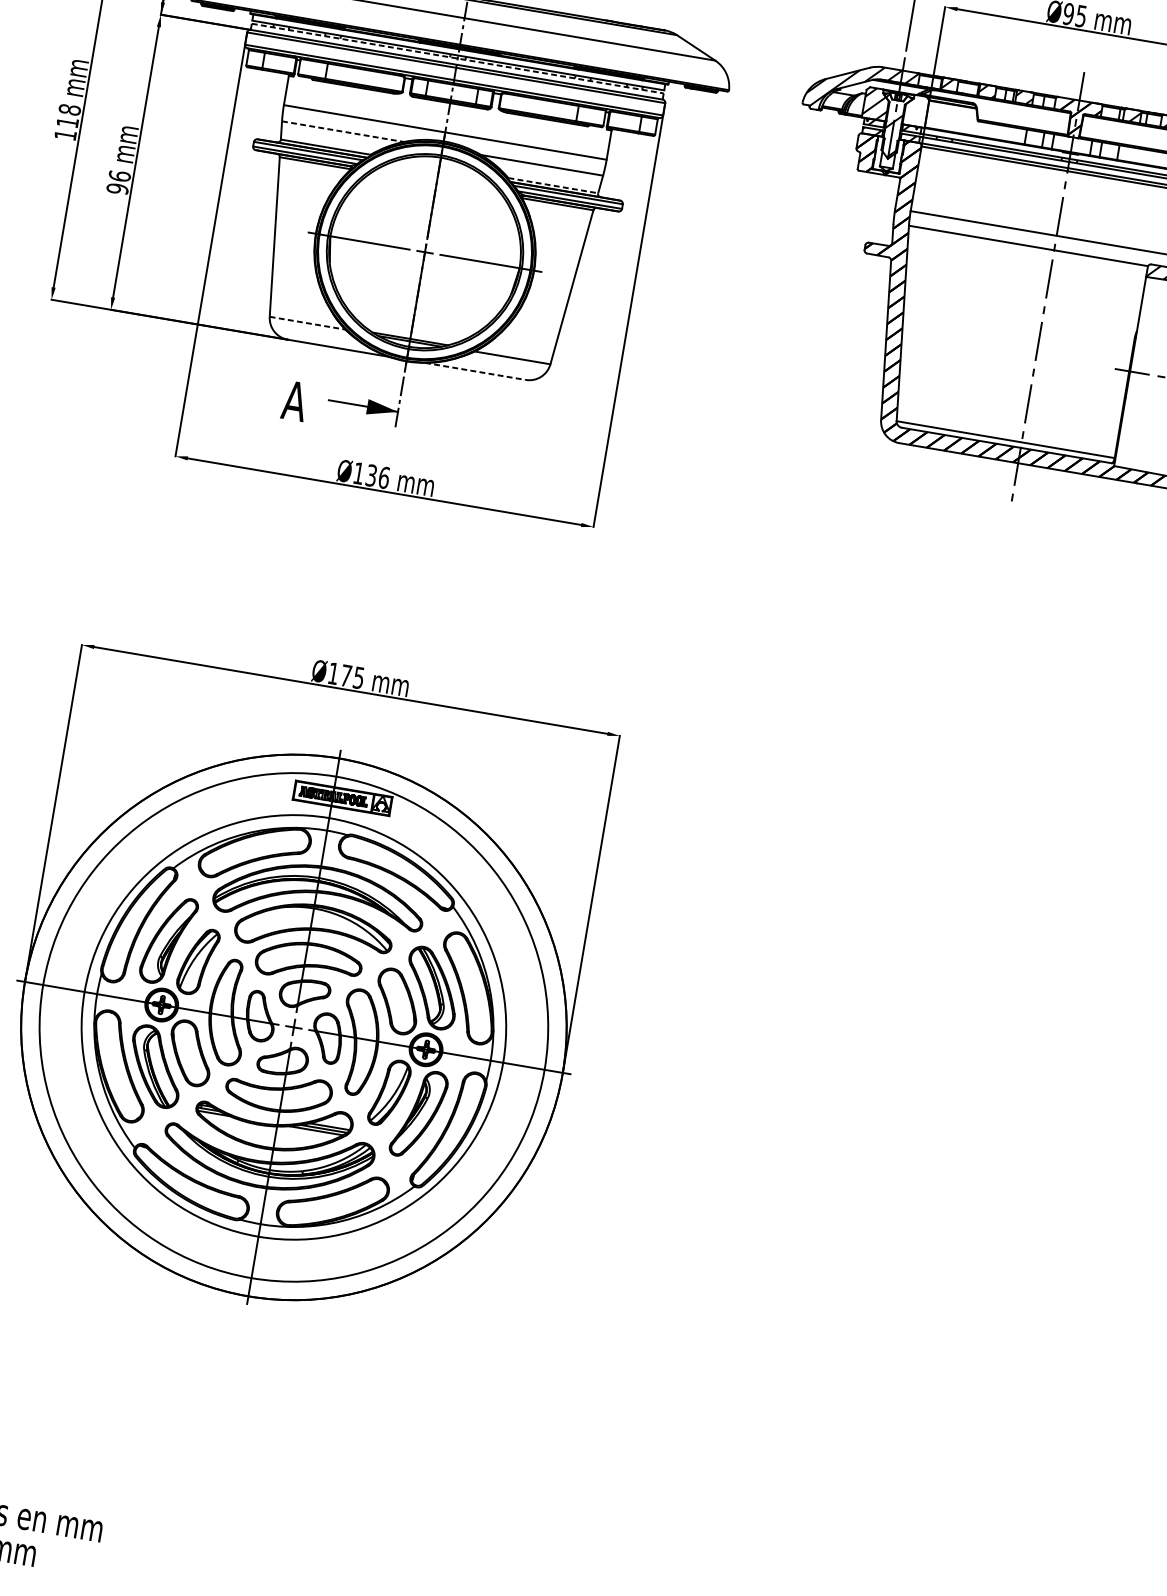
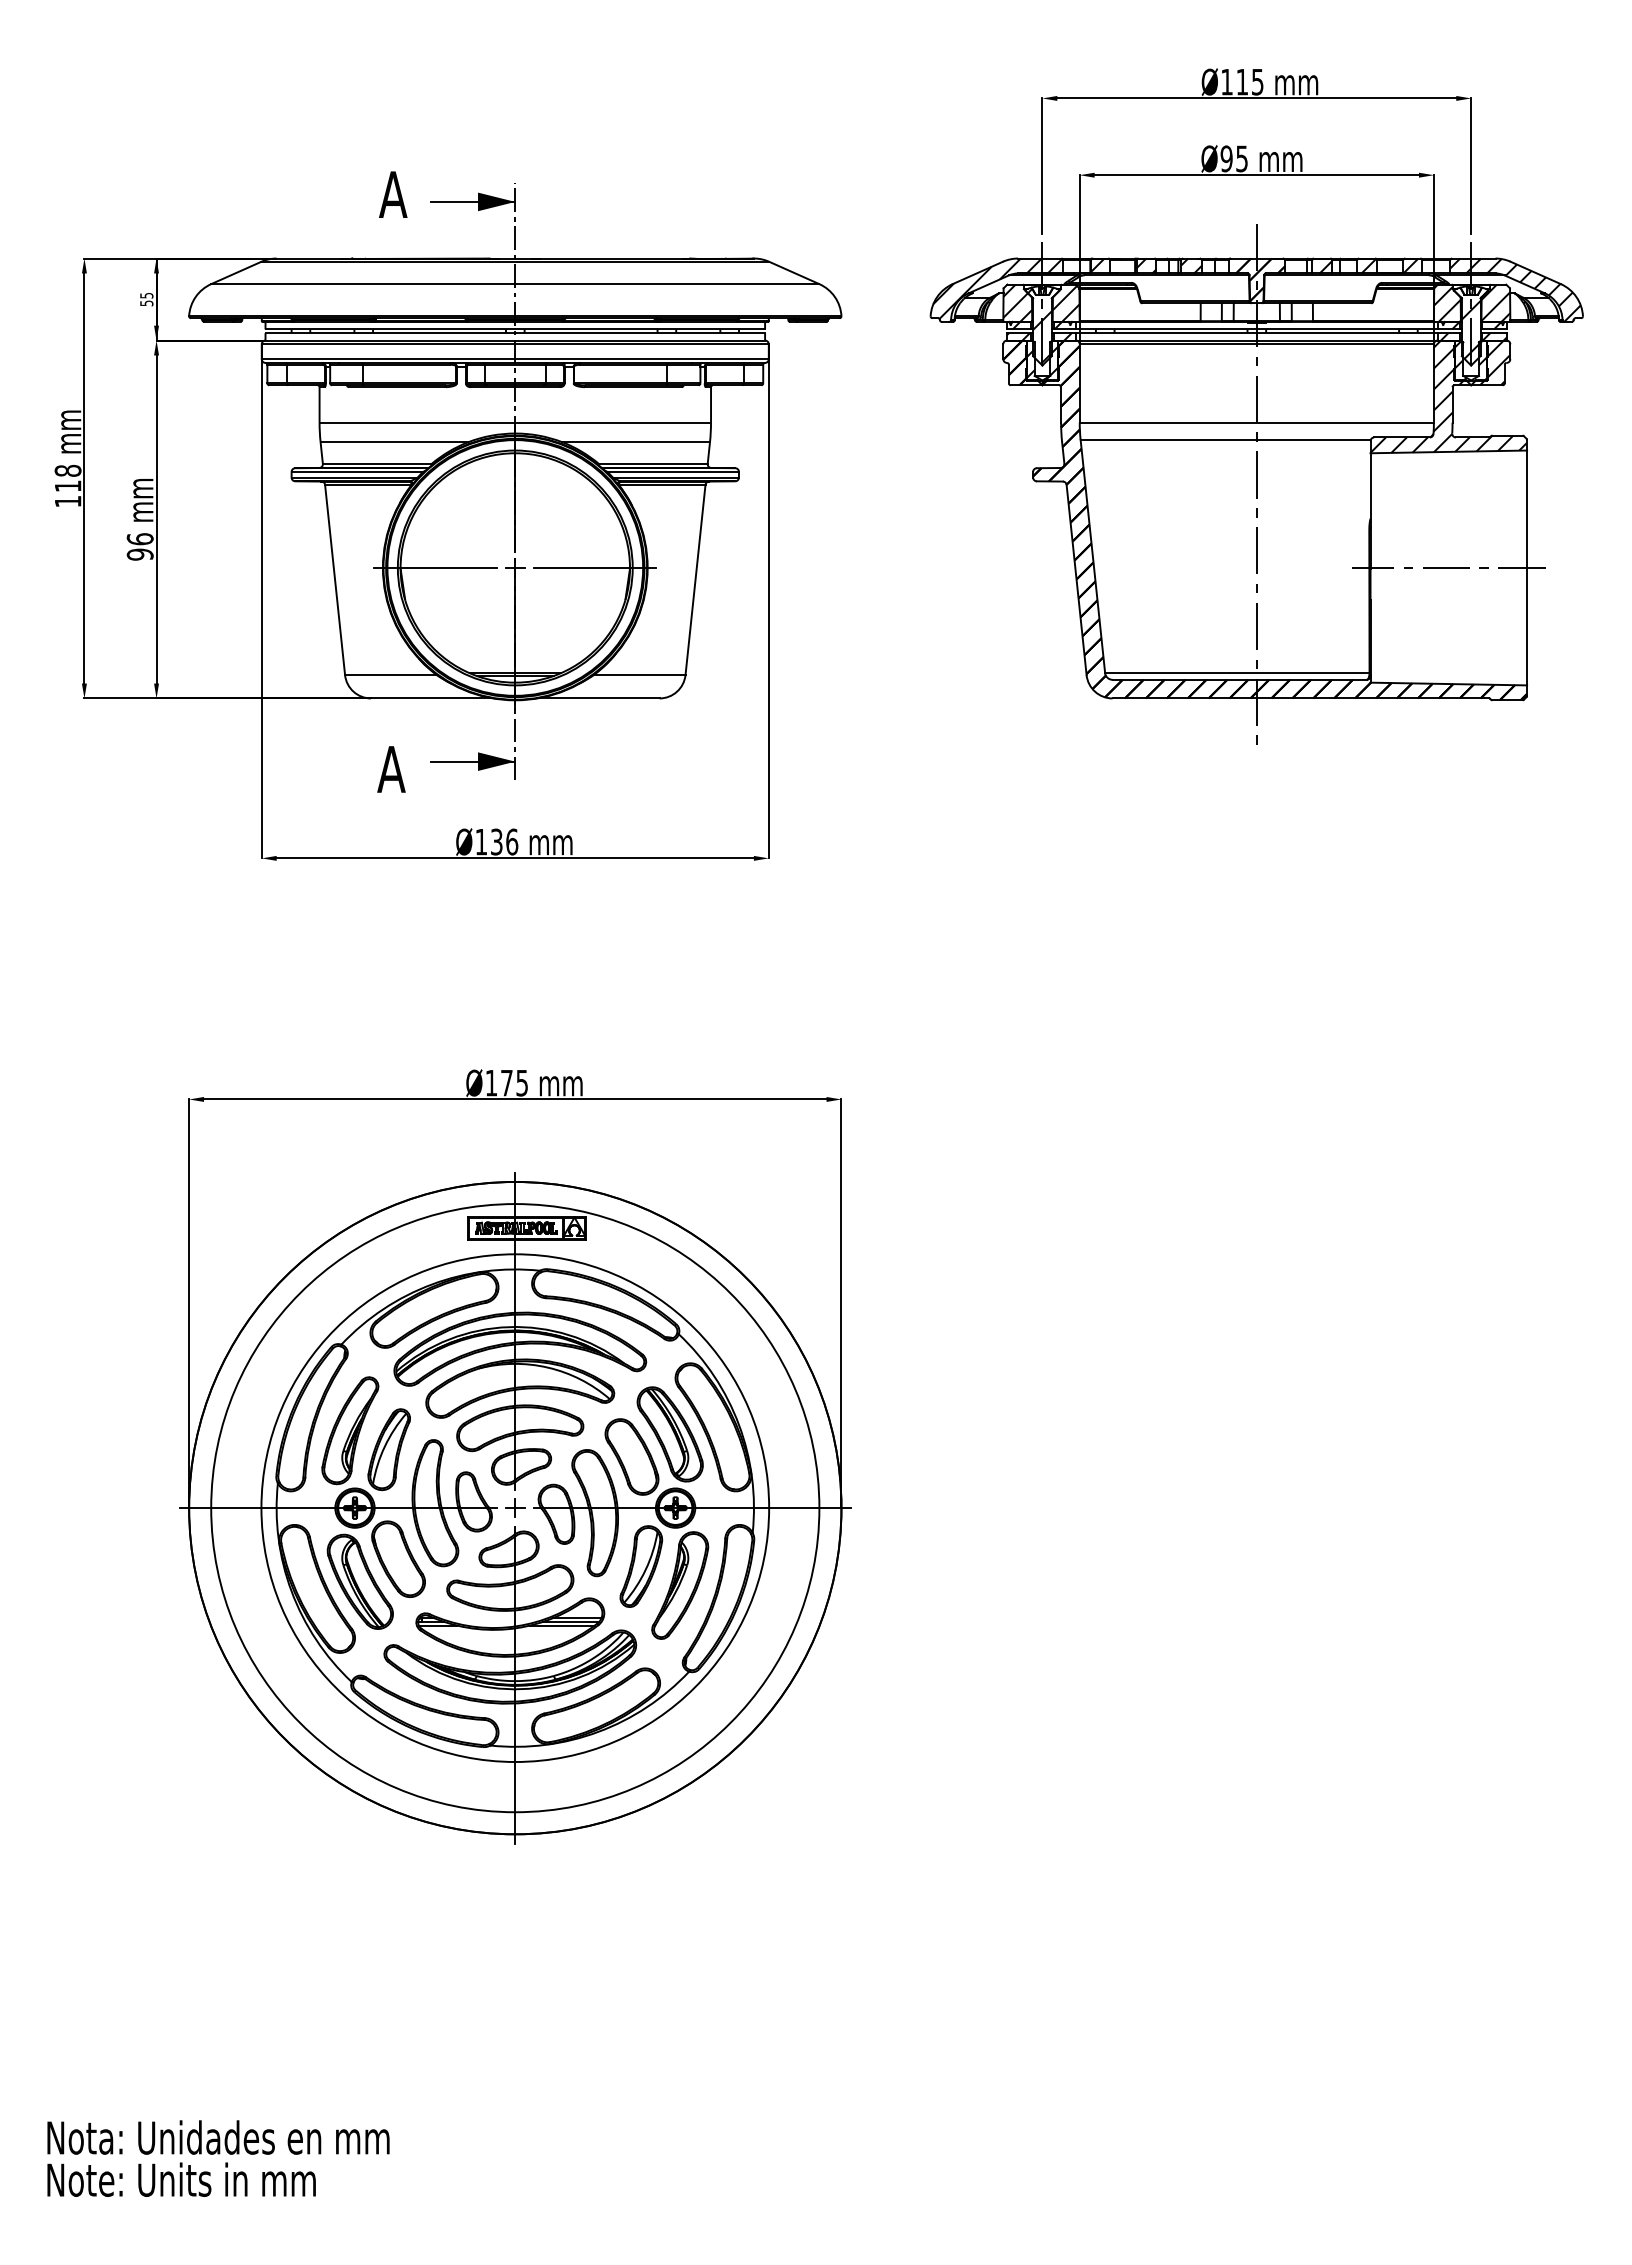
line: (457, 58) -> (515, 333), dashed -> solid
hatch: (915, 110) -> (1065, 303), added
line: (342, 131) -> (394, 442), dashed -> solid
hatch: (887, 158) -> (1041, 365), added
line: (553, 185) -> (653, 463), dashed -> solid
line: (307, 323) -> (390, 675), dashed -> solid
line: (476, 371) -> (599, 698), dashed -> solid

